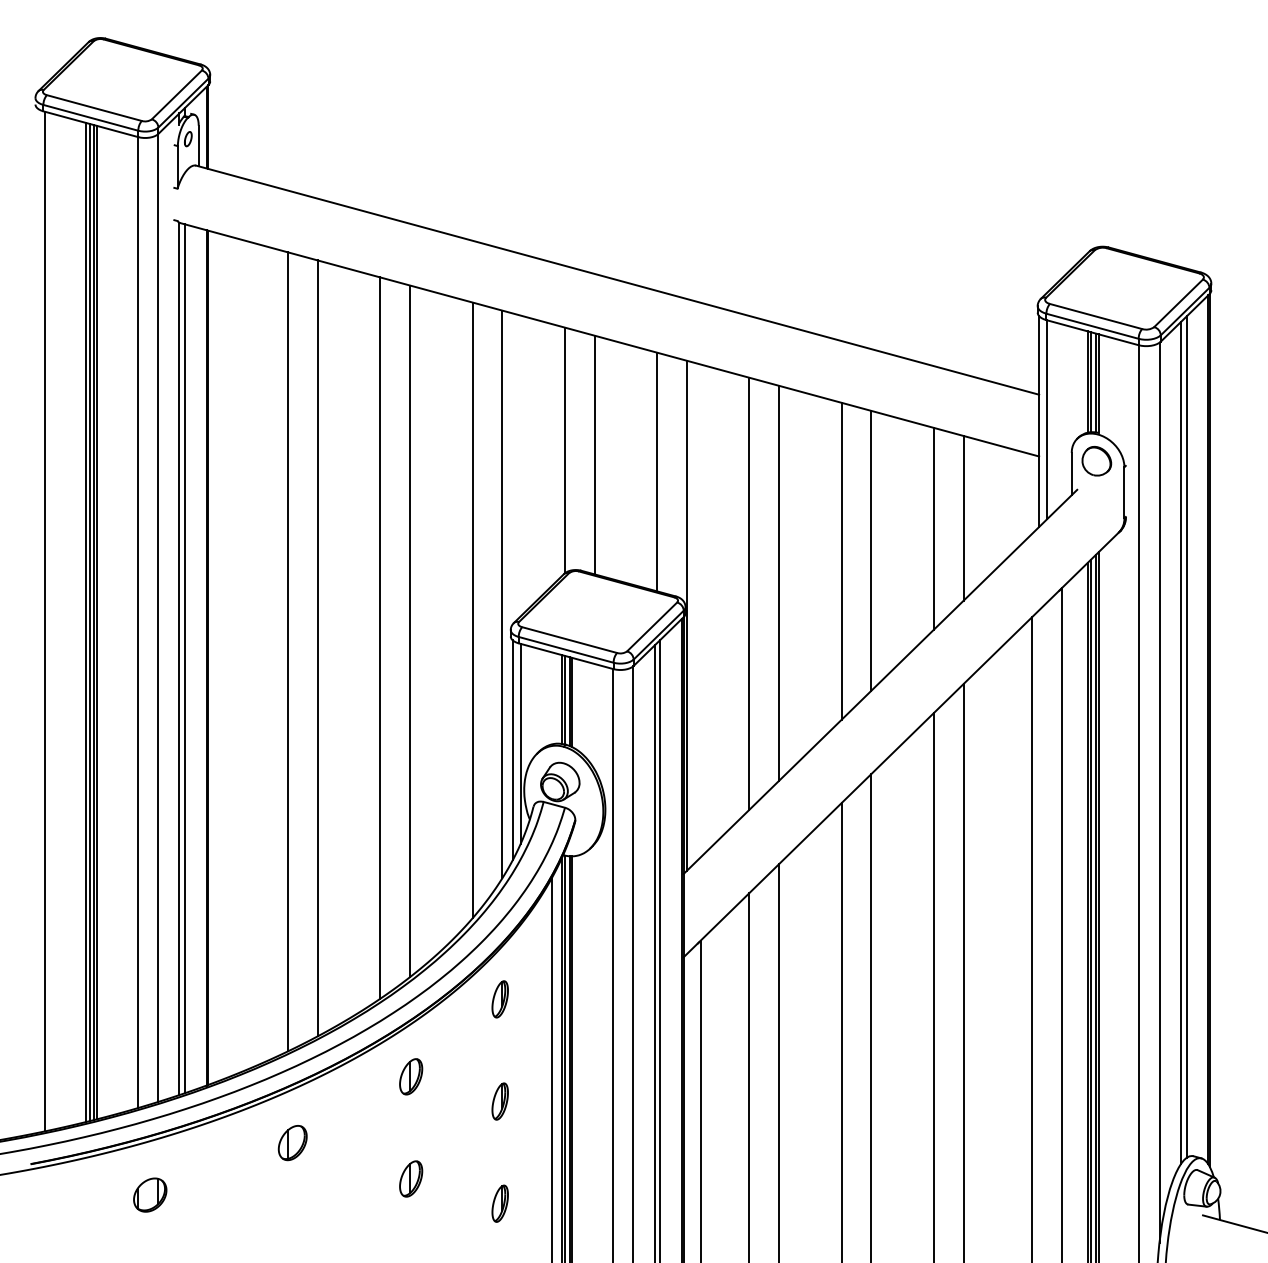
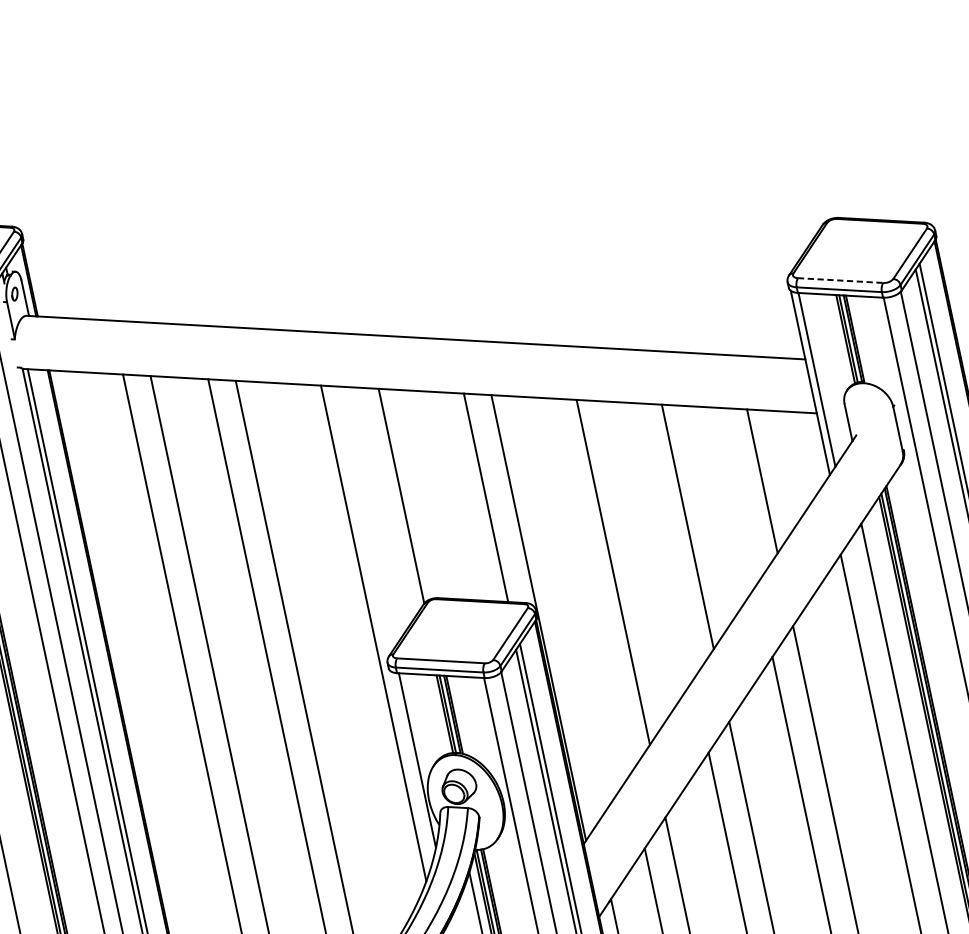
line: (1096, 316) -> (840, 280), solid -> dashed
line: (594, 454) -> (428, 494), removed
part: (1096, 461) -> (867, 407), removed
line: (933, 528) -> (737, 495), removed
line: (841, 560) -> (663, 540), removed
line: (749, 593) -> (589, 586), removed
line: (472, 610) -> (350, 653), removed
line: (512, 750) -> (411, 767), removed

